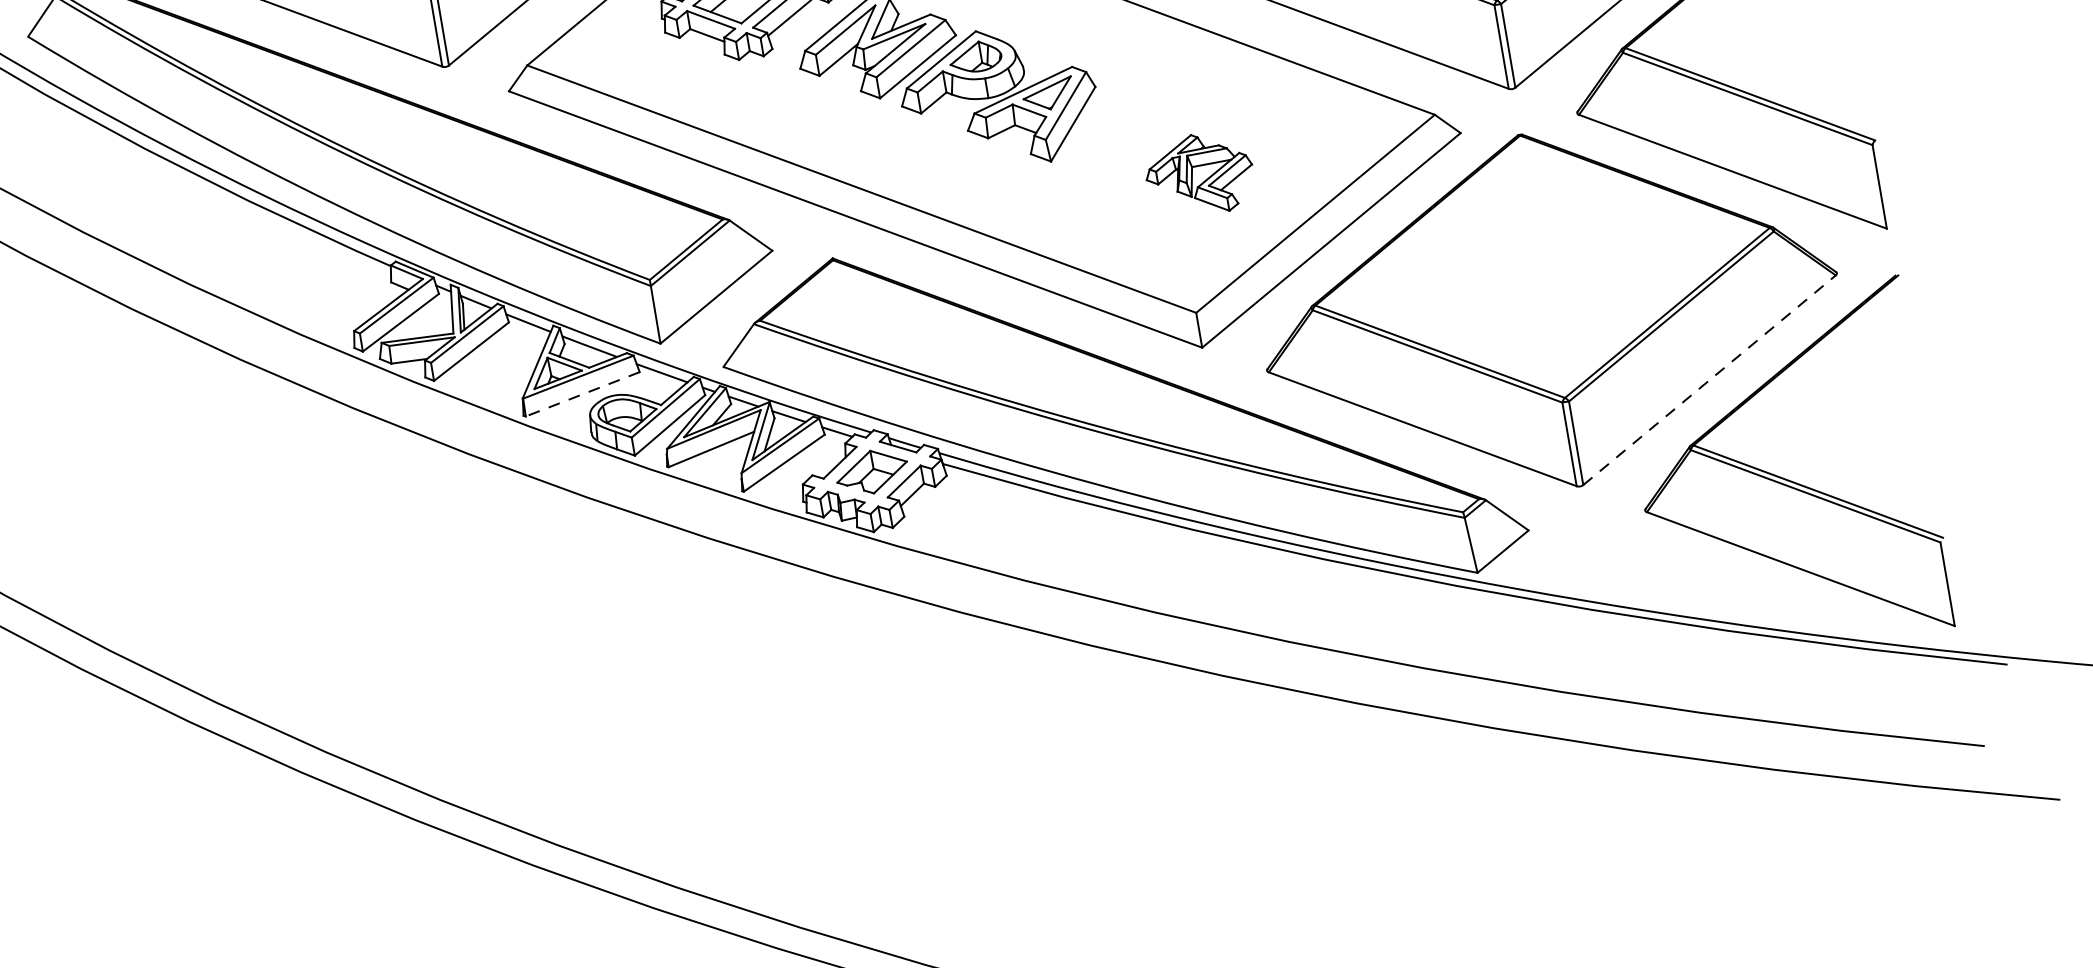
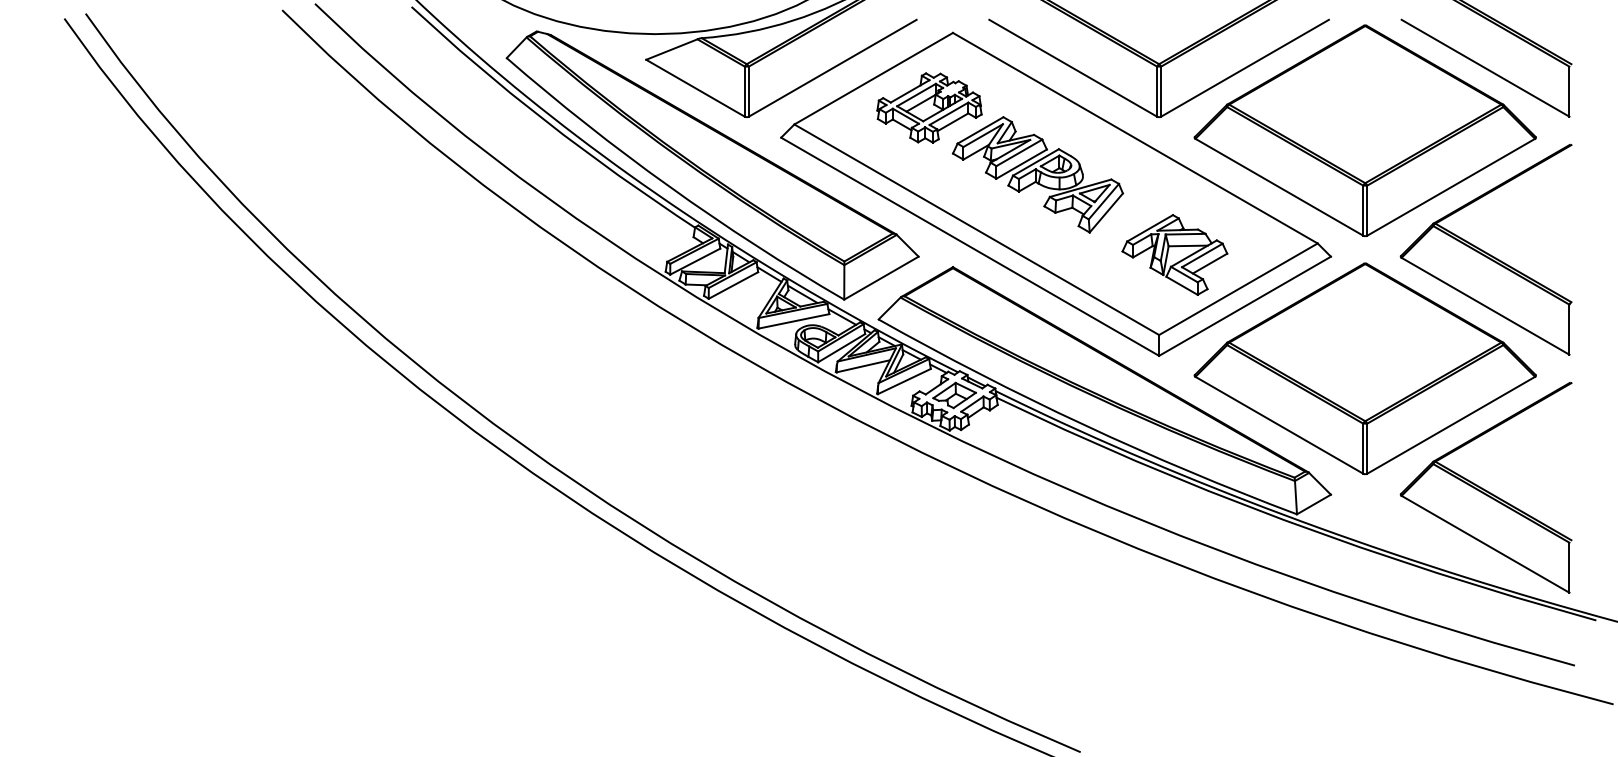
part: (1198, 174) -> (1174, 254), size x1.67
line: (1710, 380) -> (1451, 425), dashed -> solid
line: (581, 394) -> (793, 321), dashed -> solid

